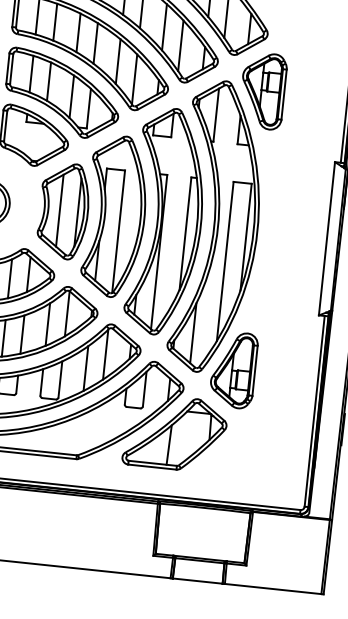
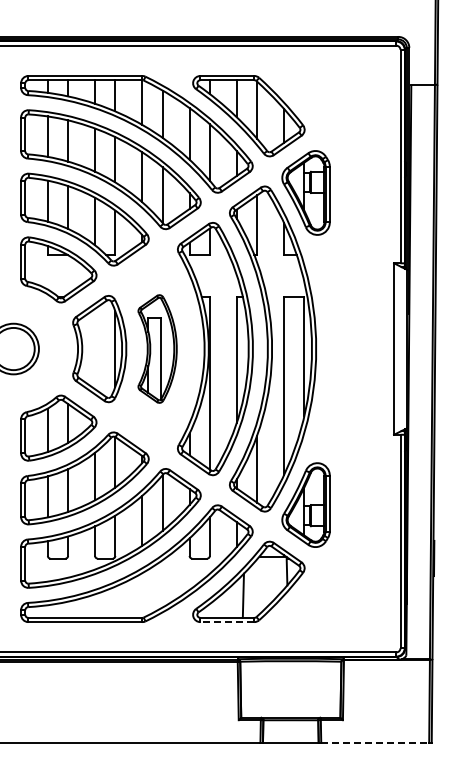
line: (60, 210) -> (95, 348), removed
part: (115, 216) -> (157, 348), size x0.6
line: (152, 467) -> (227, 622), solid -> dashed
line: (273, 589) -> (375, 743), solid -> dashed

